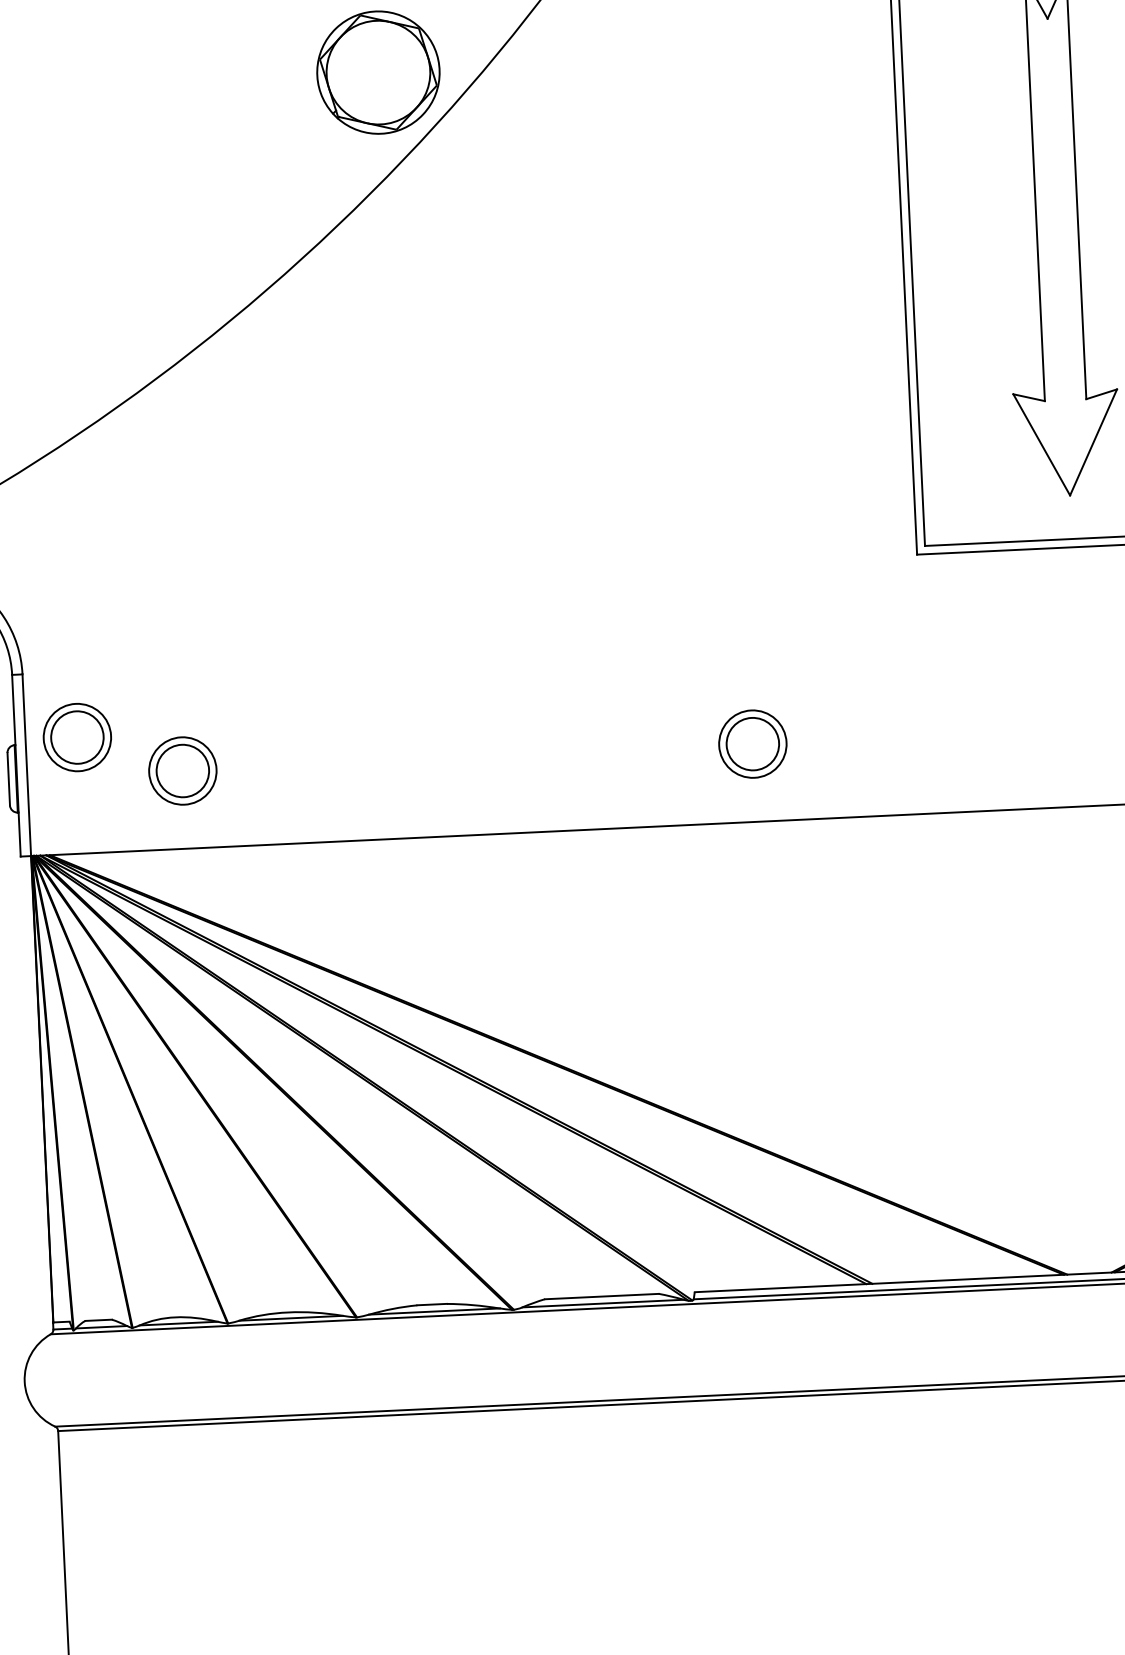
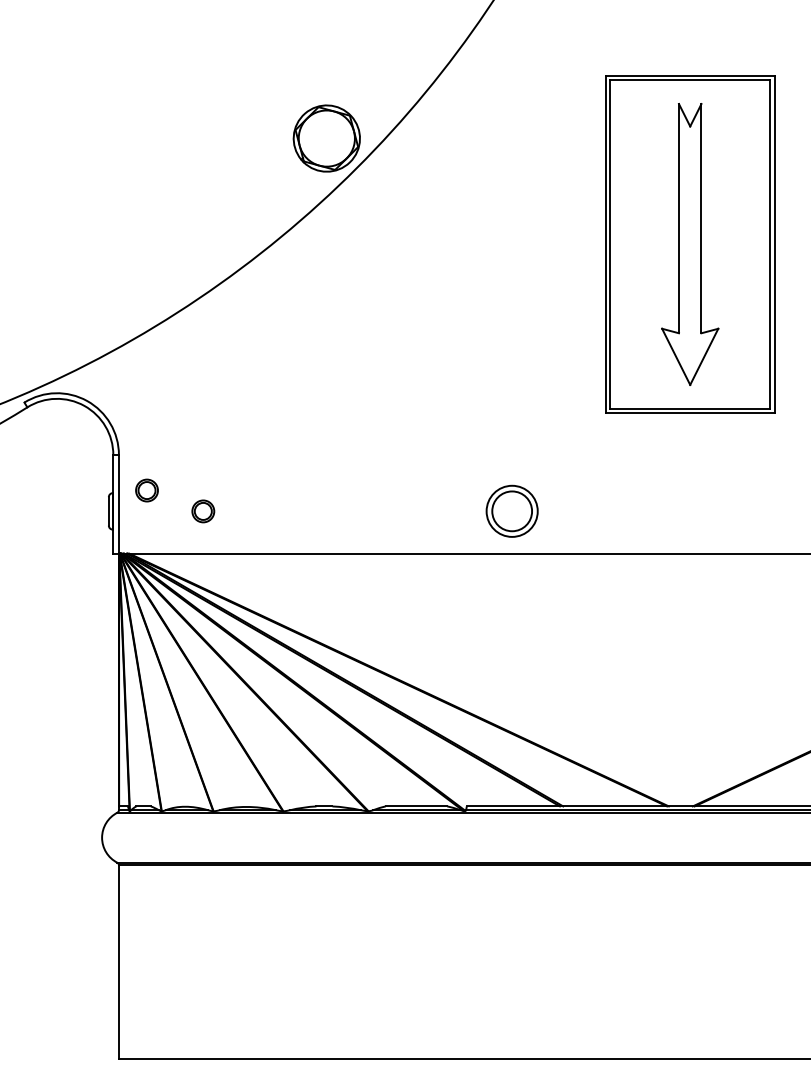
part: (76, 737) -> (146, 490), size x0.6
part: (753, 744) -> (512, 511), size x1.4
part: (183, 771) -> (203, 511), size x0.6

